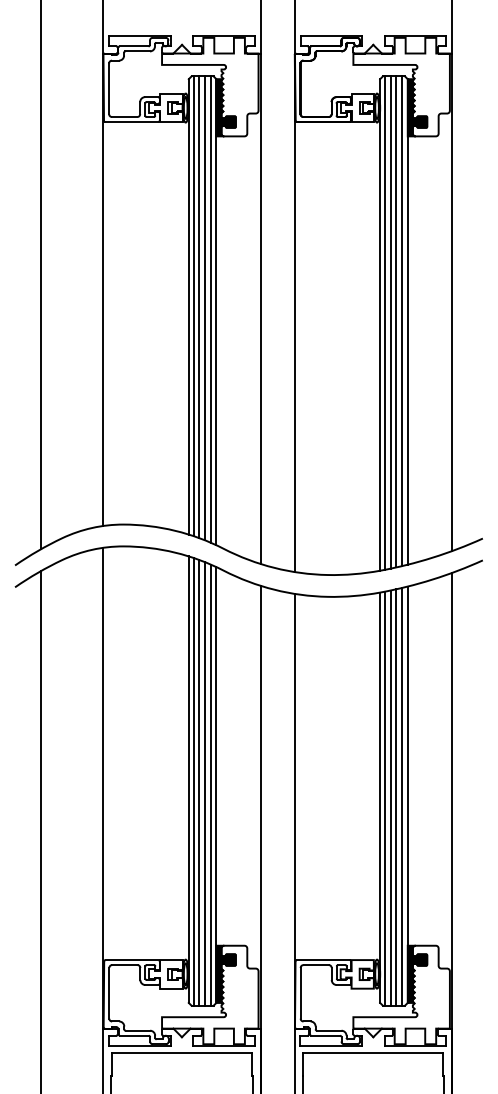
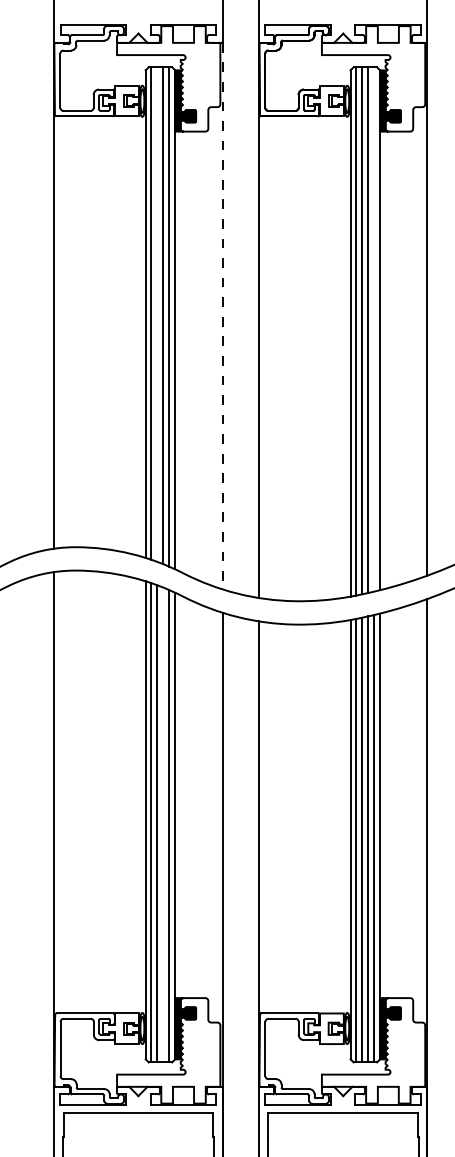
line: (199, 307) -> (157, 314), removed
line: (260, 309) -> (222, 316), solid -> dashed
line: (402, 321) -> (374, 329), removed
line: (204, 783) -> (162, 824), removed

